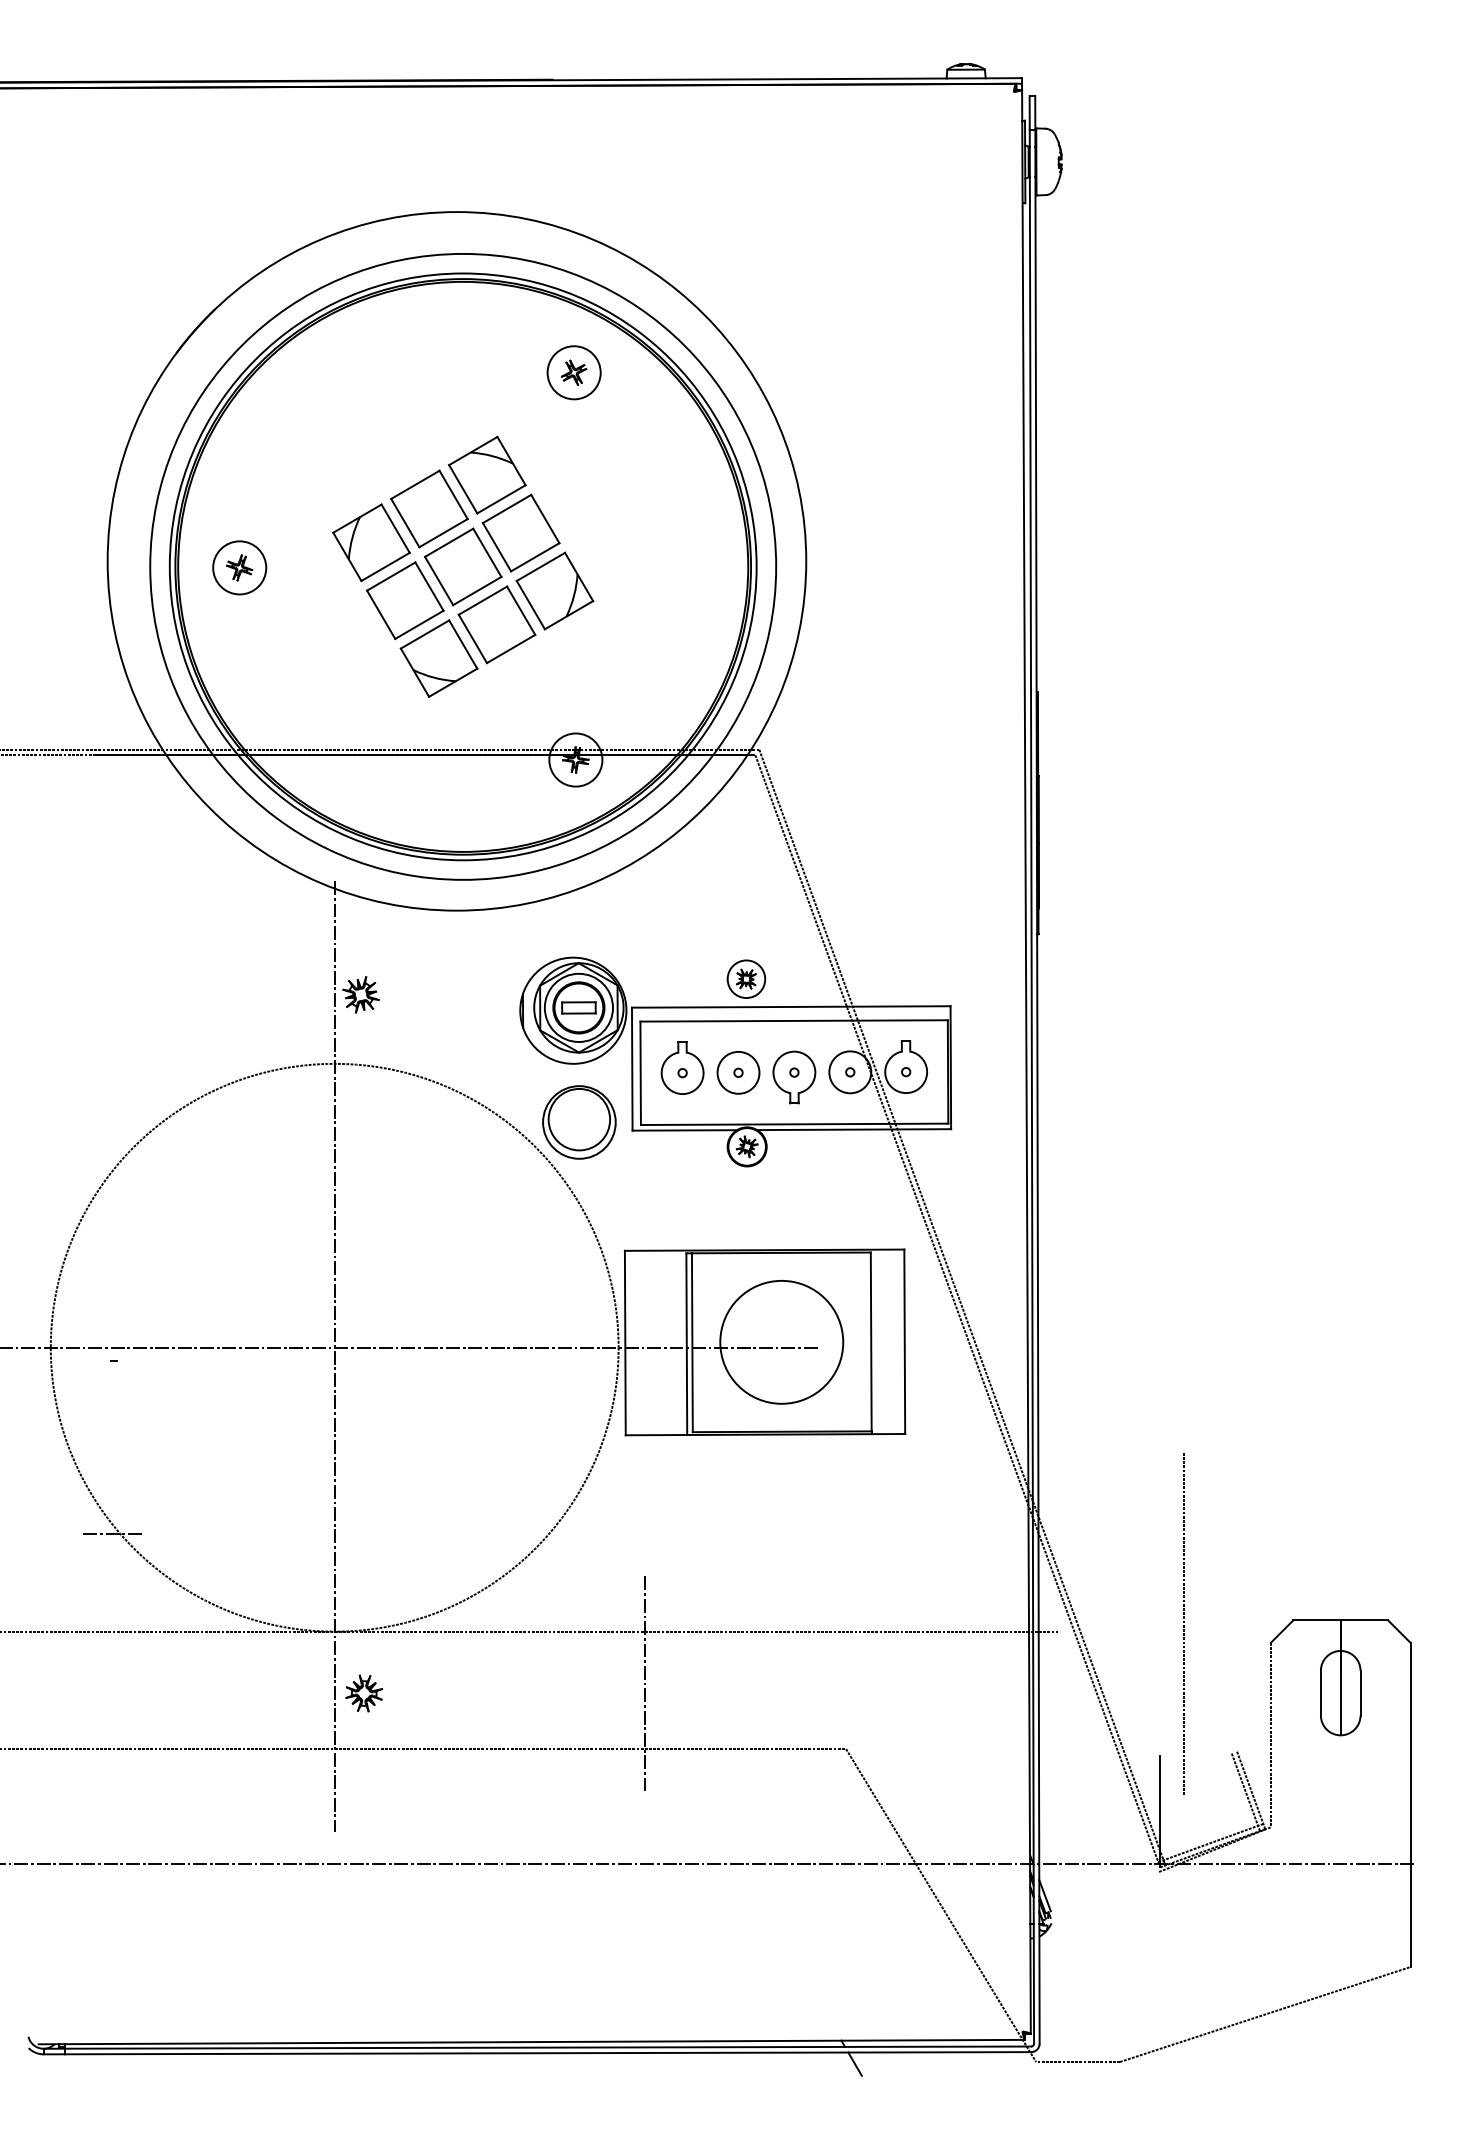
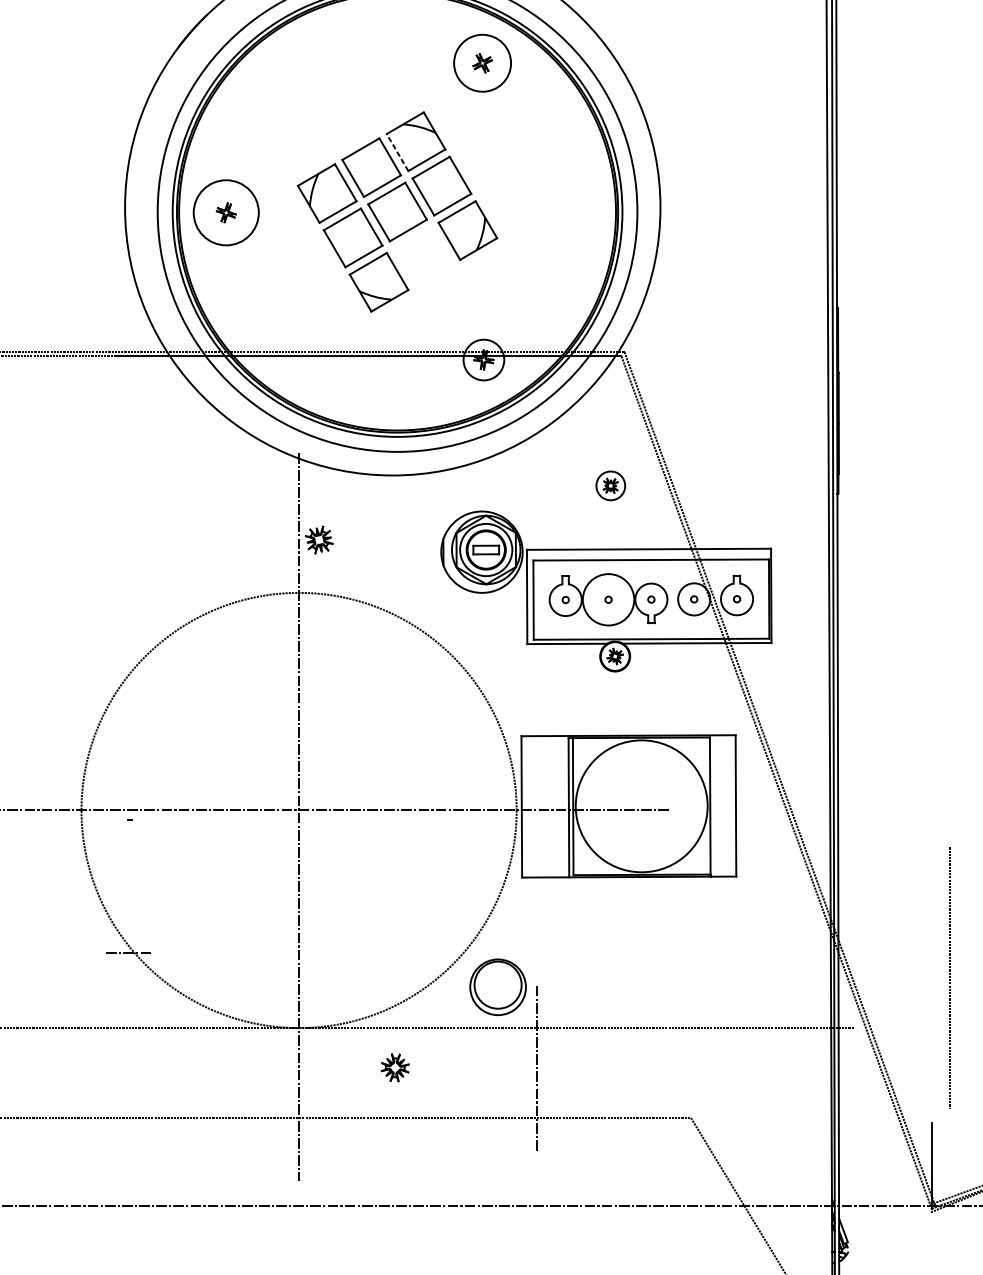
circle: (573, 372) -> (482, 63), size x1.4
line: (463, 489) -> (397, 152), solid -> dashed
circle: (239, 567) -> (226, 212), size x1.6
part: (496, 624) -> (423, 256), removed
part: (746, 978) -> (610, 485), moved
circle: (738, 1072) -> (608, 599), size x1.6
part: (579, 1122) -> (498, 987), moved
circle: (781, 1341) -> (641, 805), size x1.4
line: (1183, 1622) -> (949, 977), moved
part: (363, 1693) -> (394, 1067), moved

